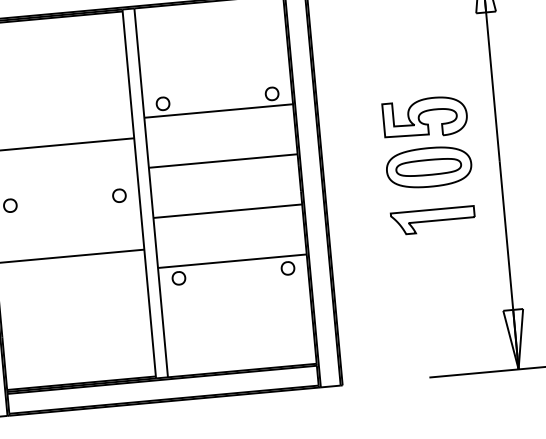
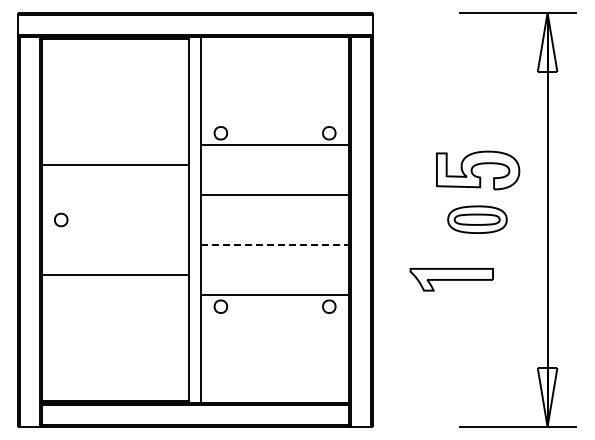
part: (429, 167) -> (477, 219), size x0.7
part: (119, 195) -> (169, 219), removed
line: (228, 210) -> (275, 244), solid -> dashed
part: (432, 220) -> (451, 279), moved

